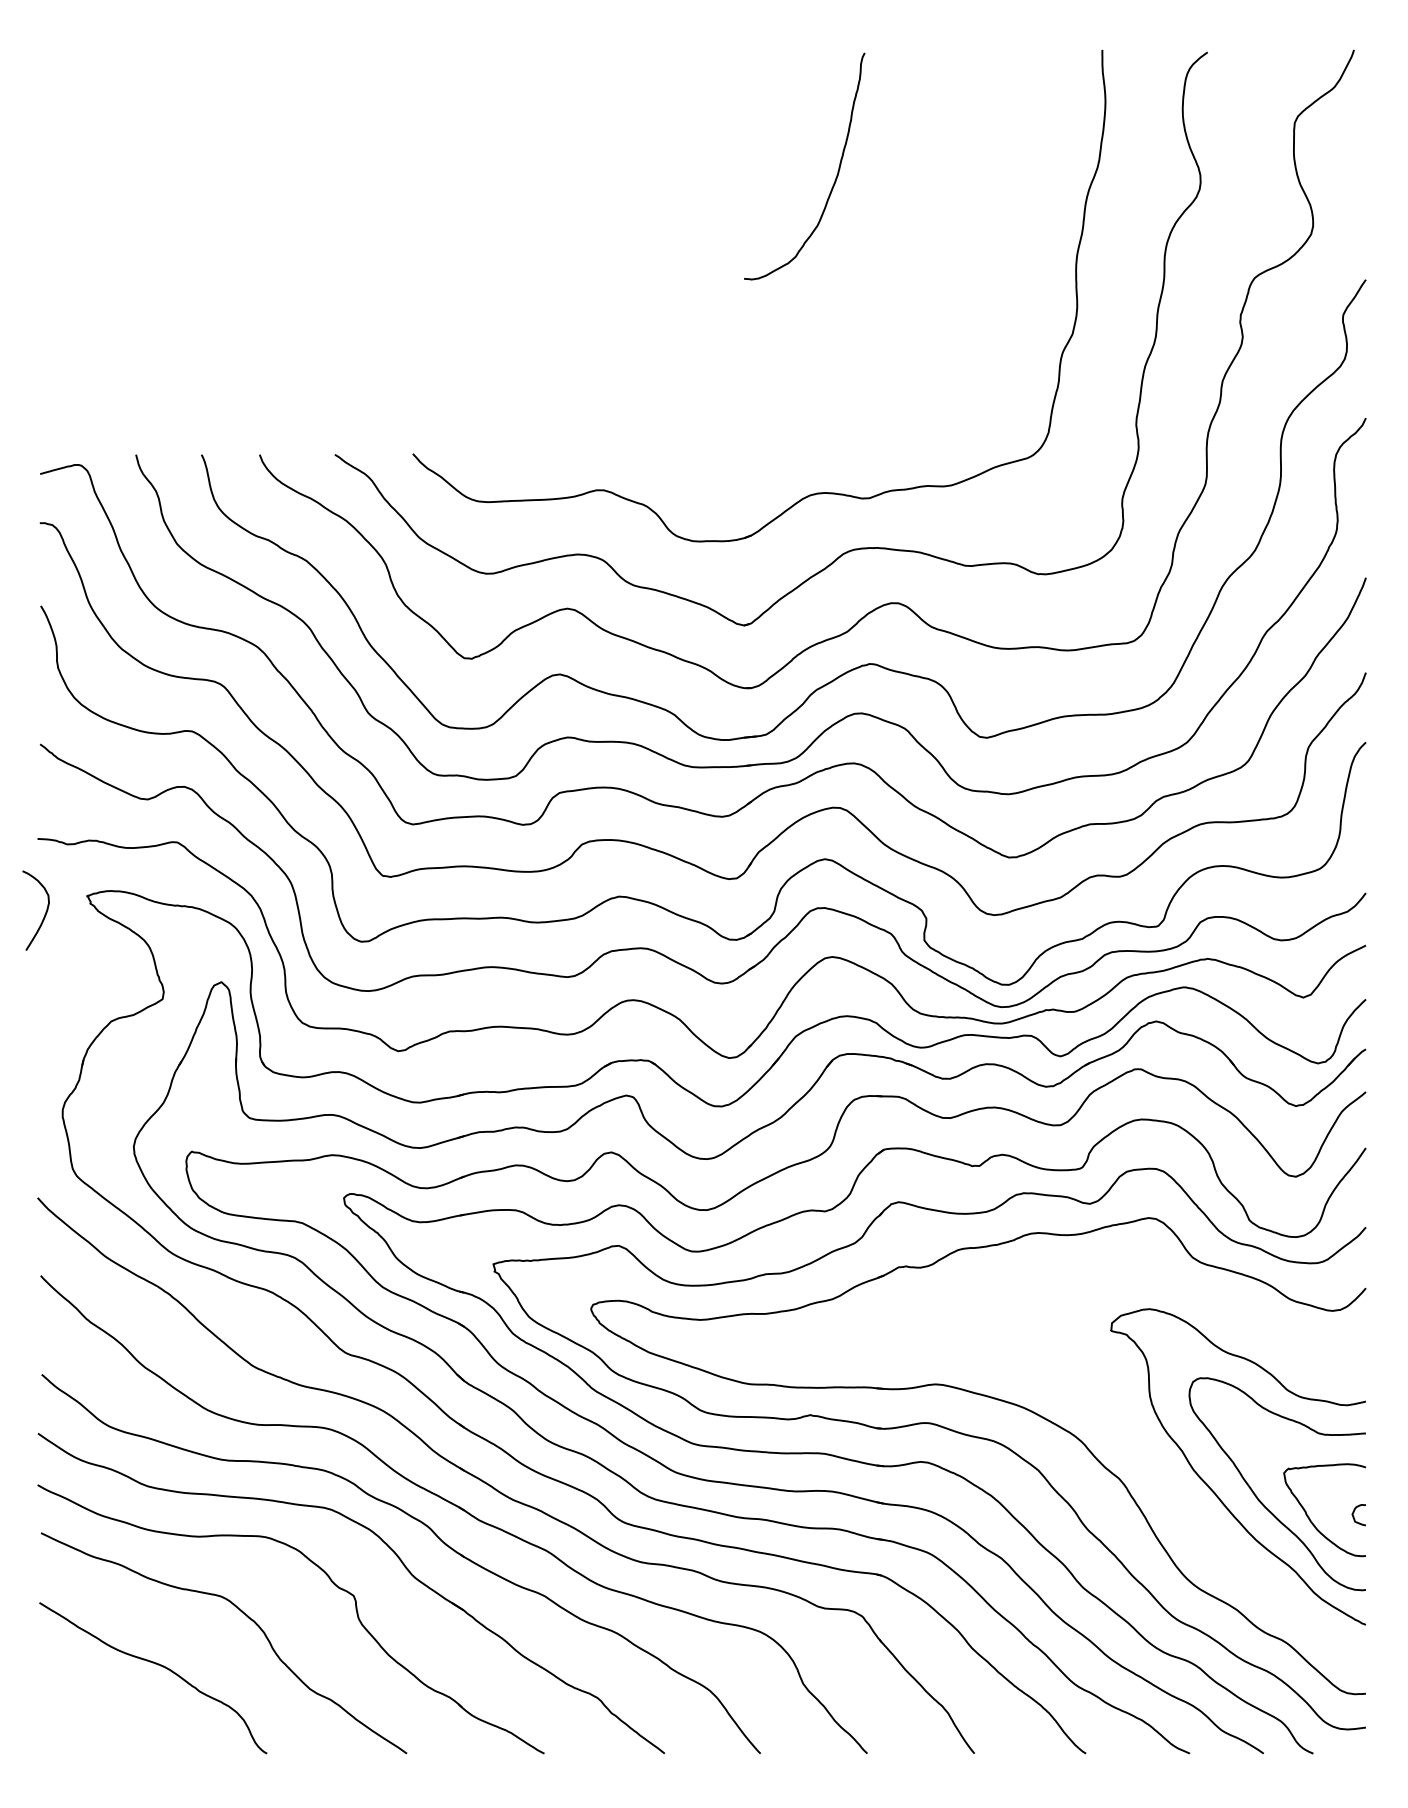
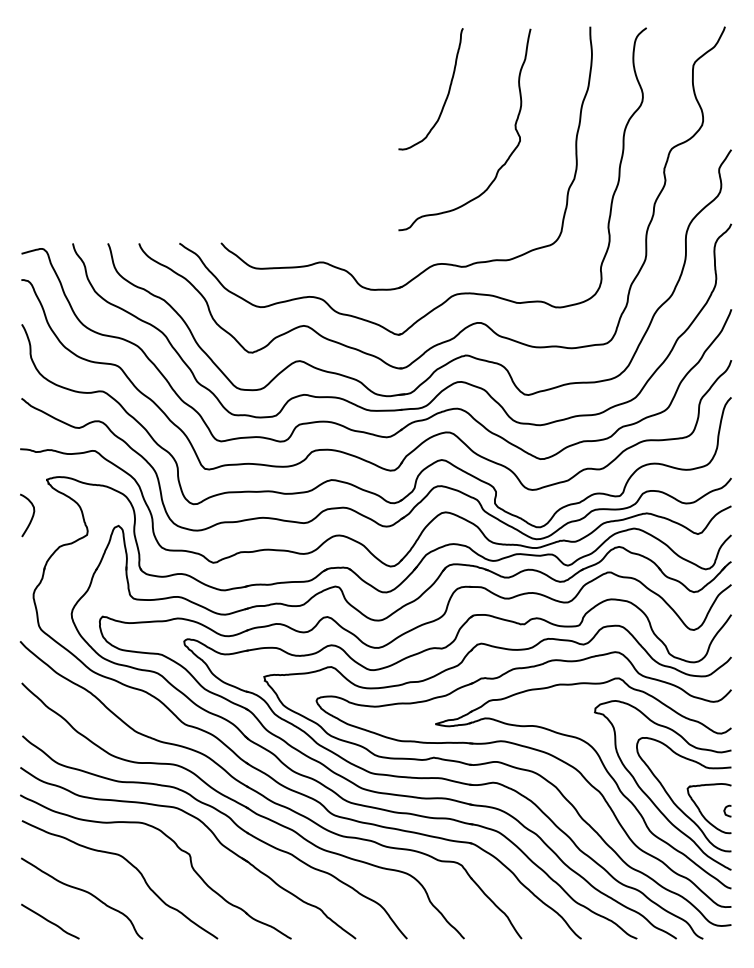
curve: (960, 240) -> (514, 128), added
curve: (43, 914) -> (31, 517), moved
part: (1132, 1442) -> (606, 772), added
curve: (94, 1721) -> (50, 921), added

